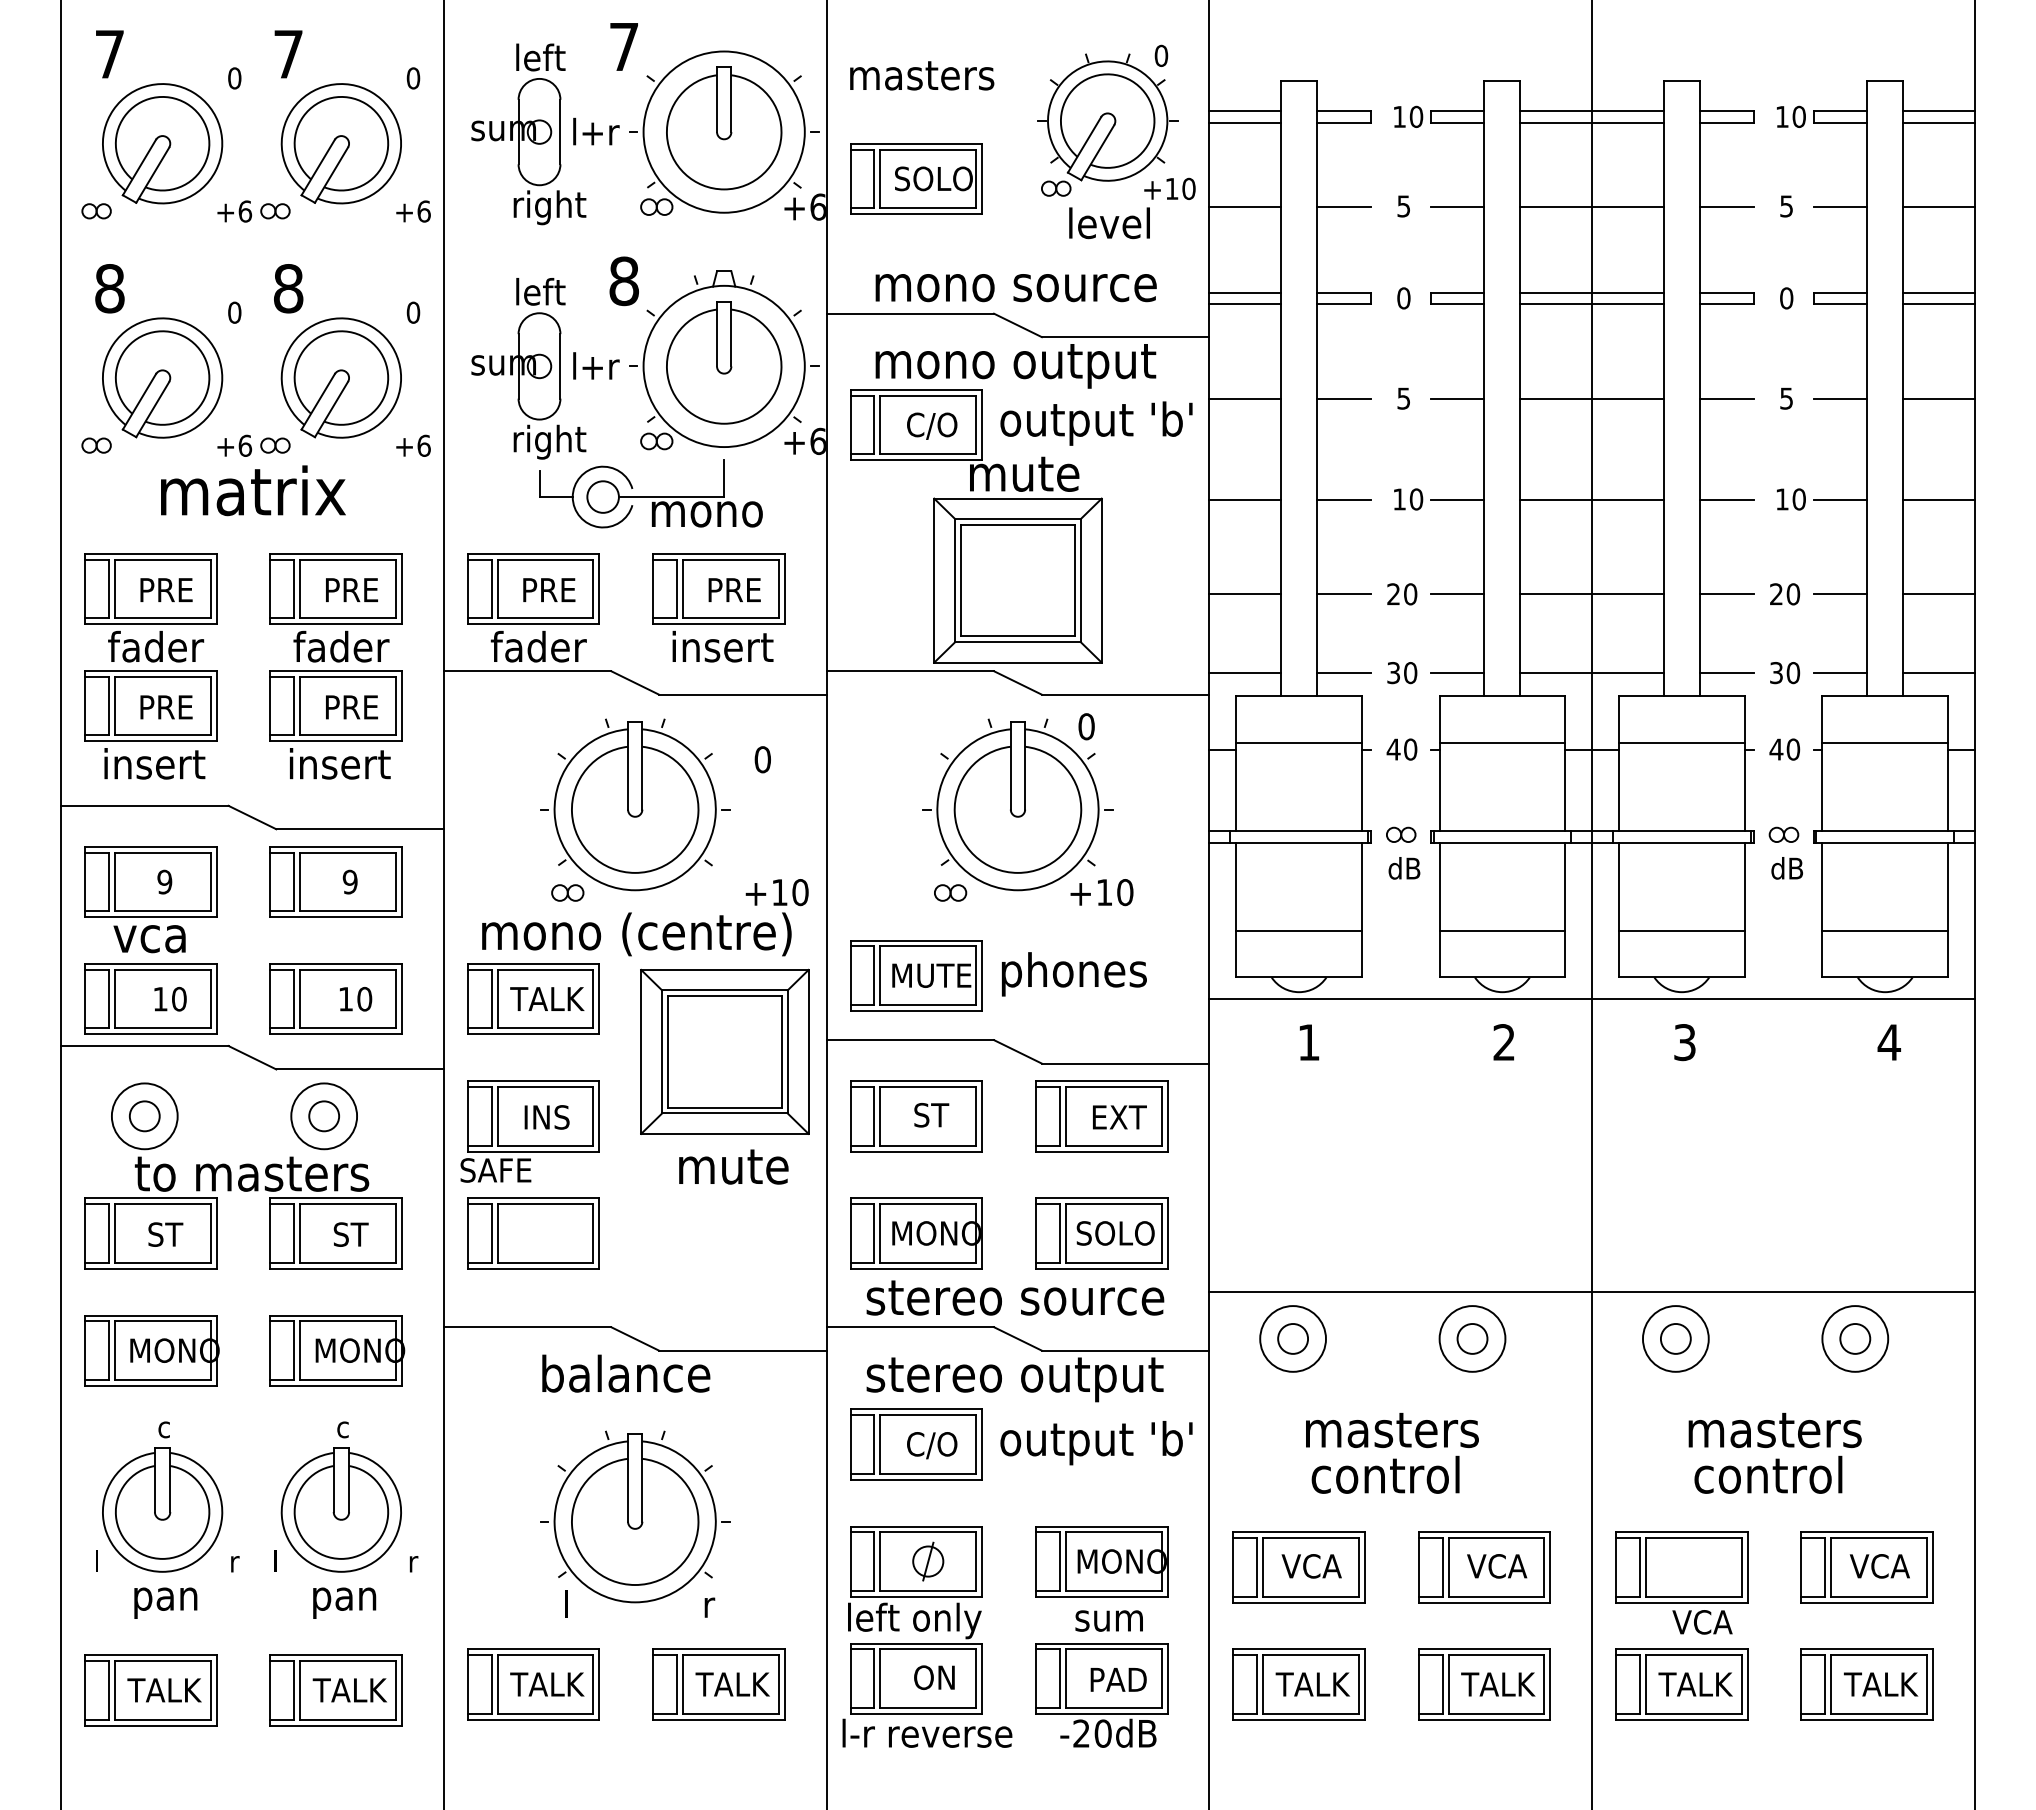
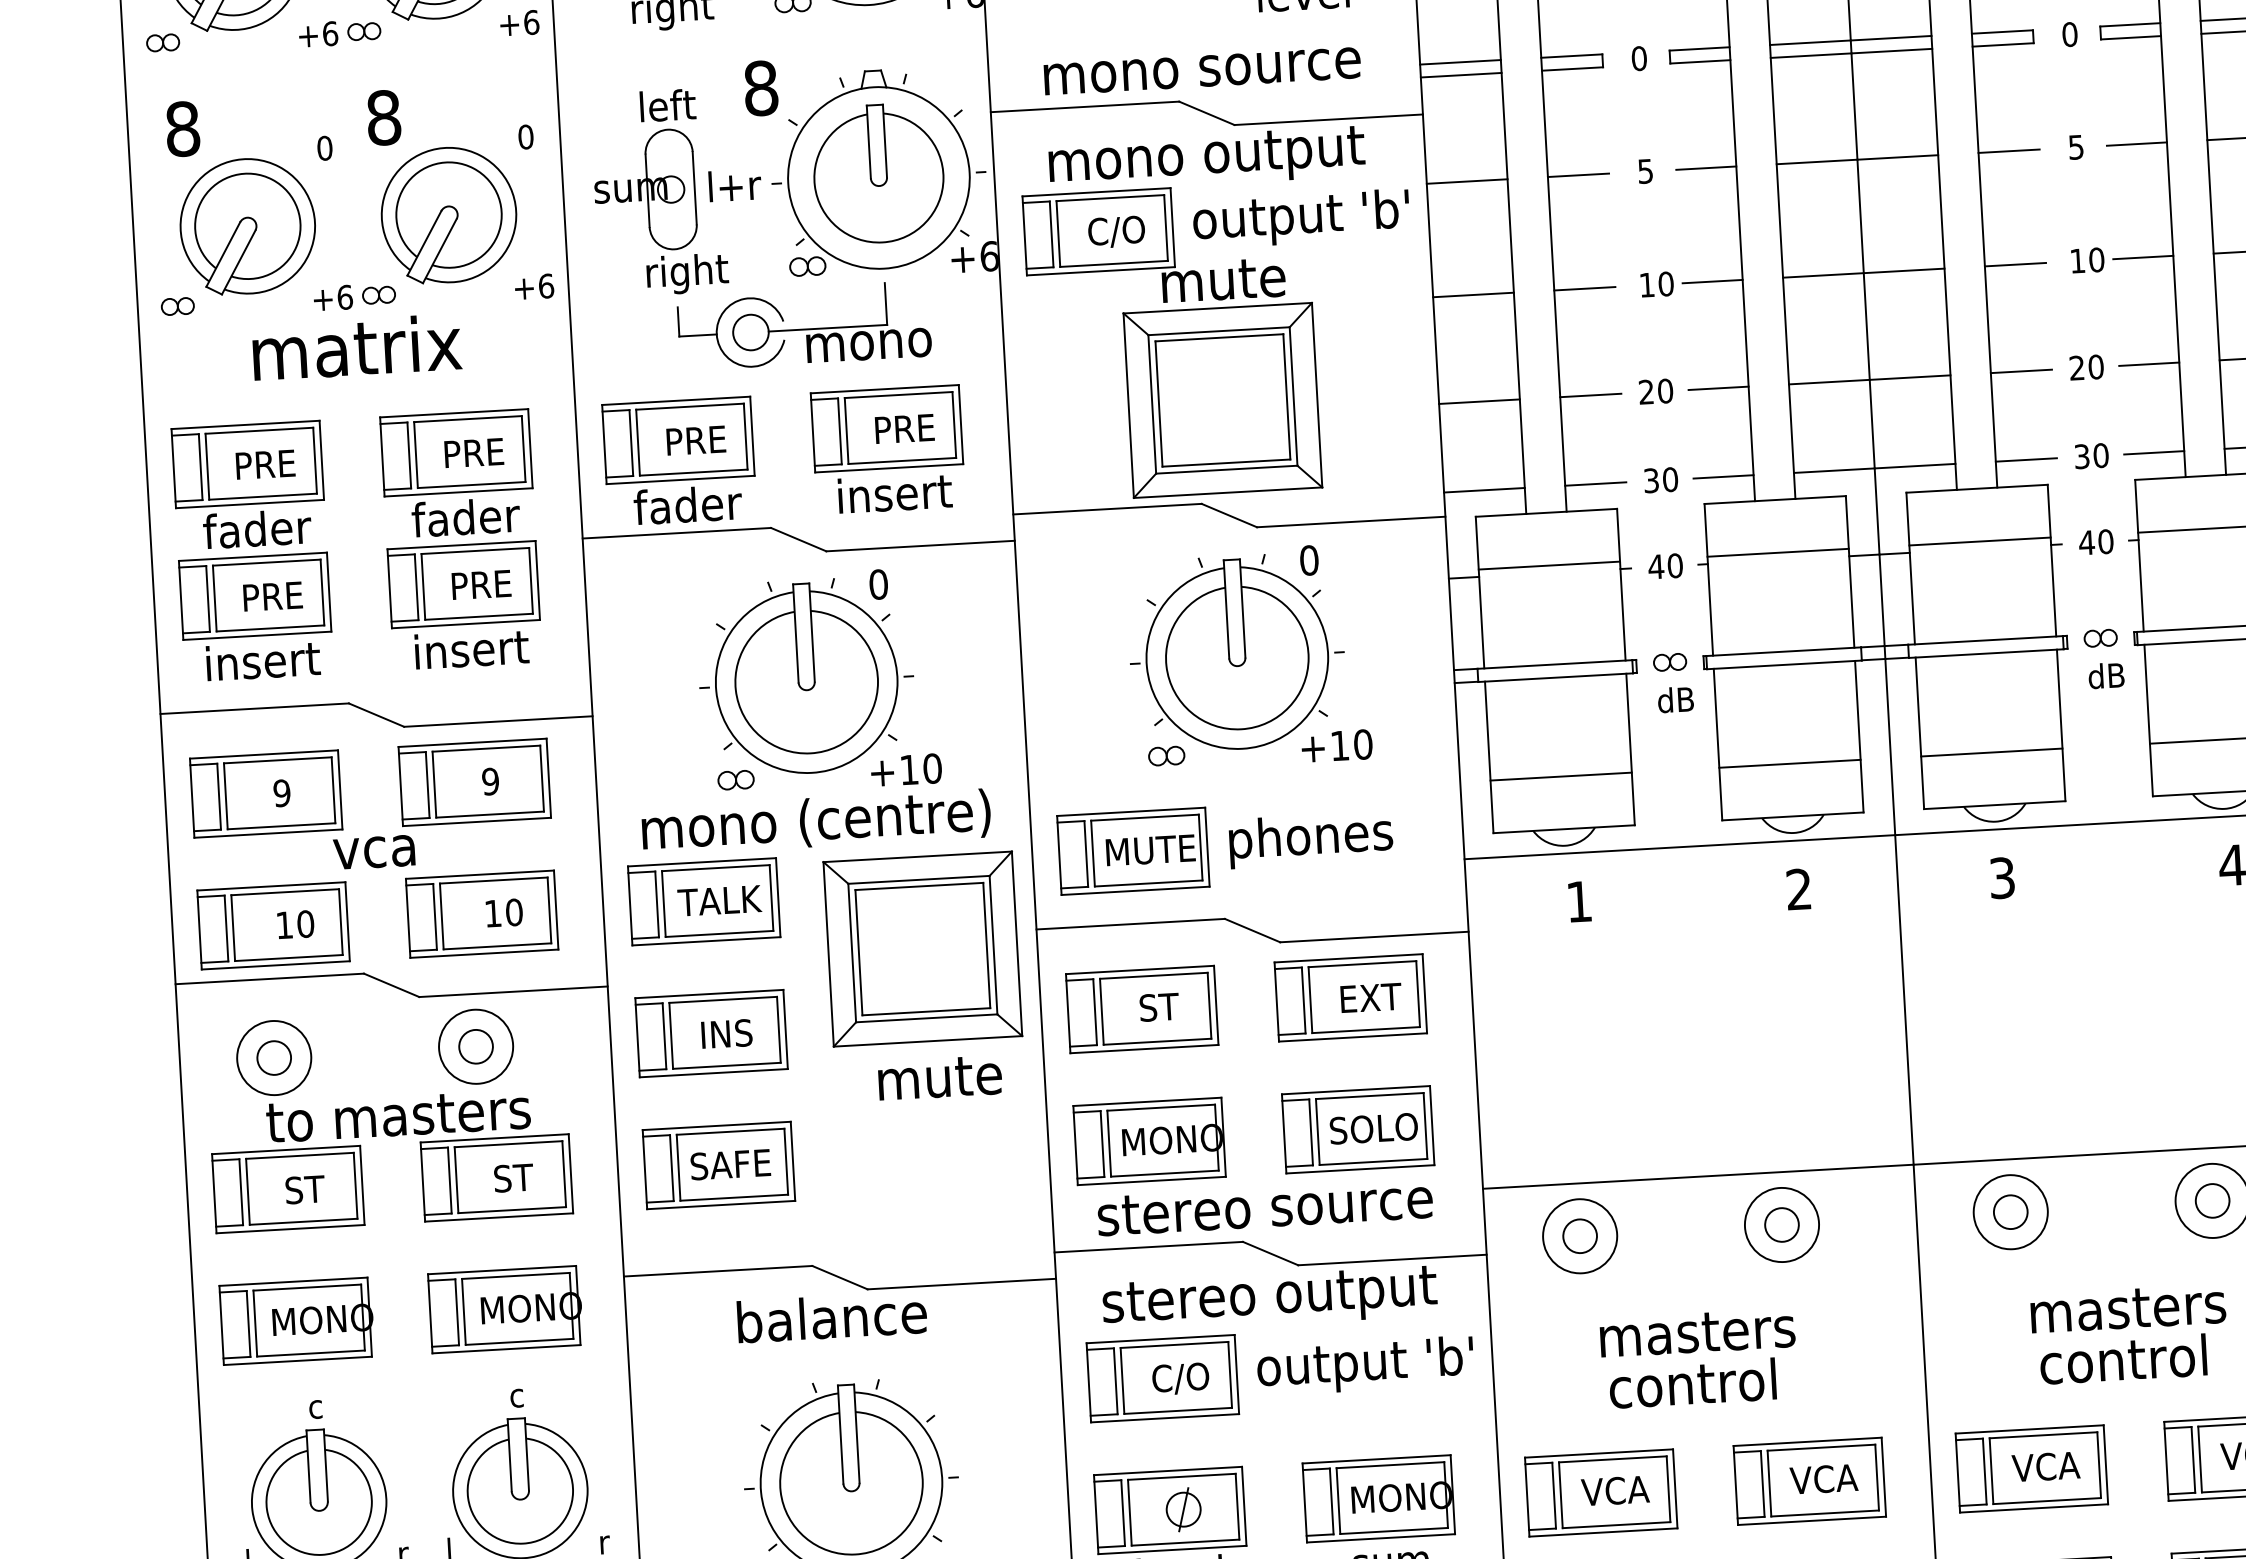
text: (762, 759) -> (878, 584), moved
text: (776, 892) -> (905, 770), moved
text: (149, 939) -> (374, 852), moved
text: (495, 1170) -> (730, 1164), moved
text: (1702, 1622) -> (2046, 1467), moved

